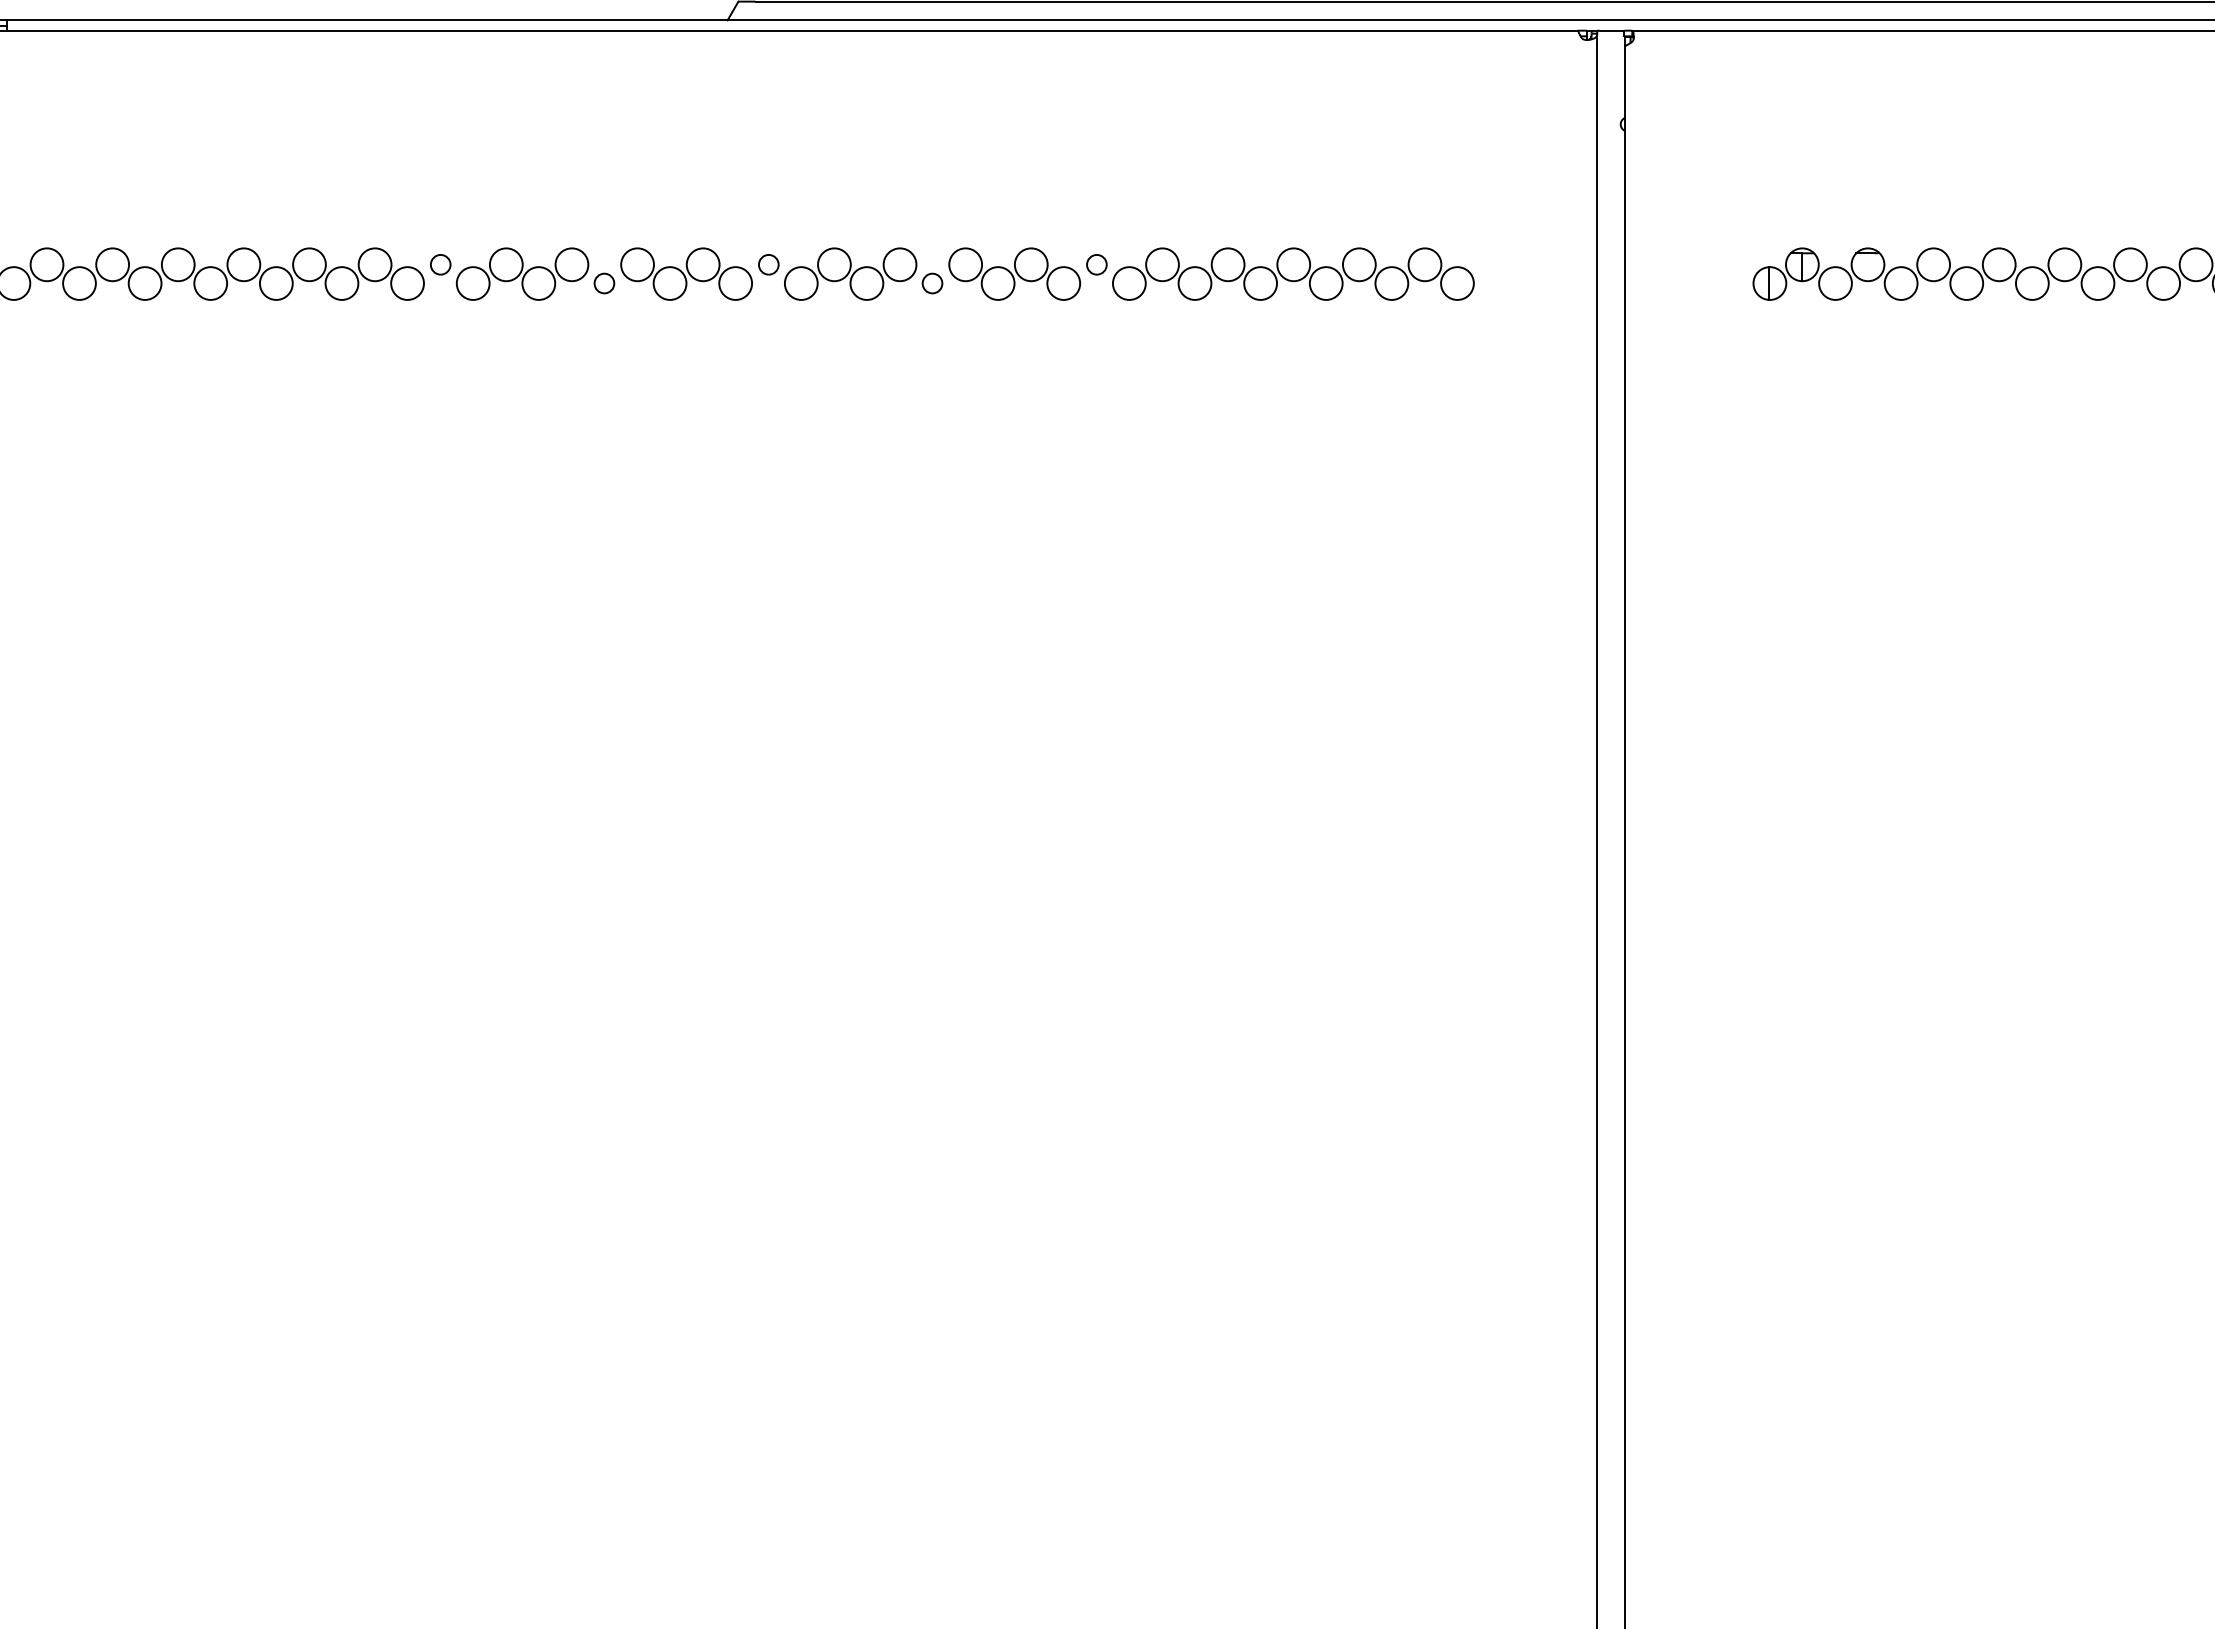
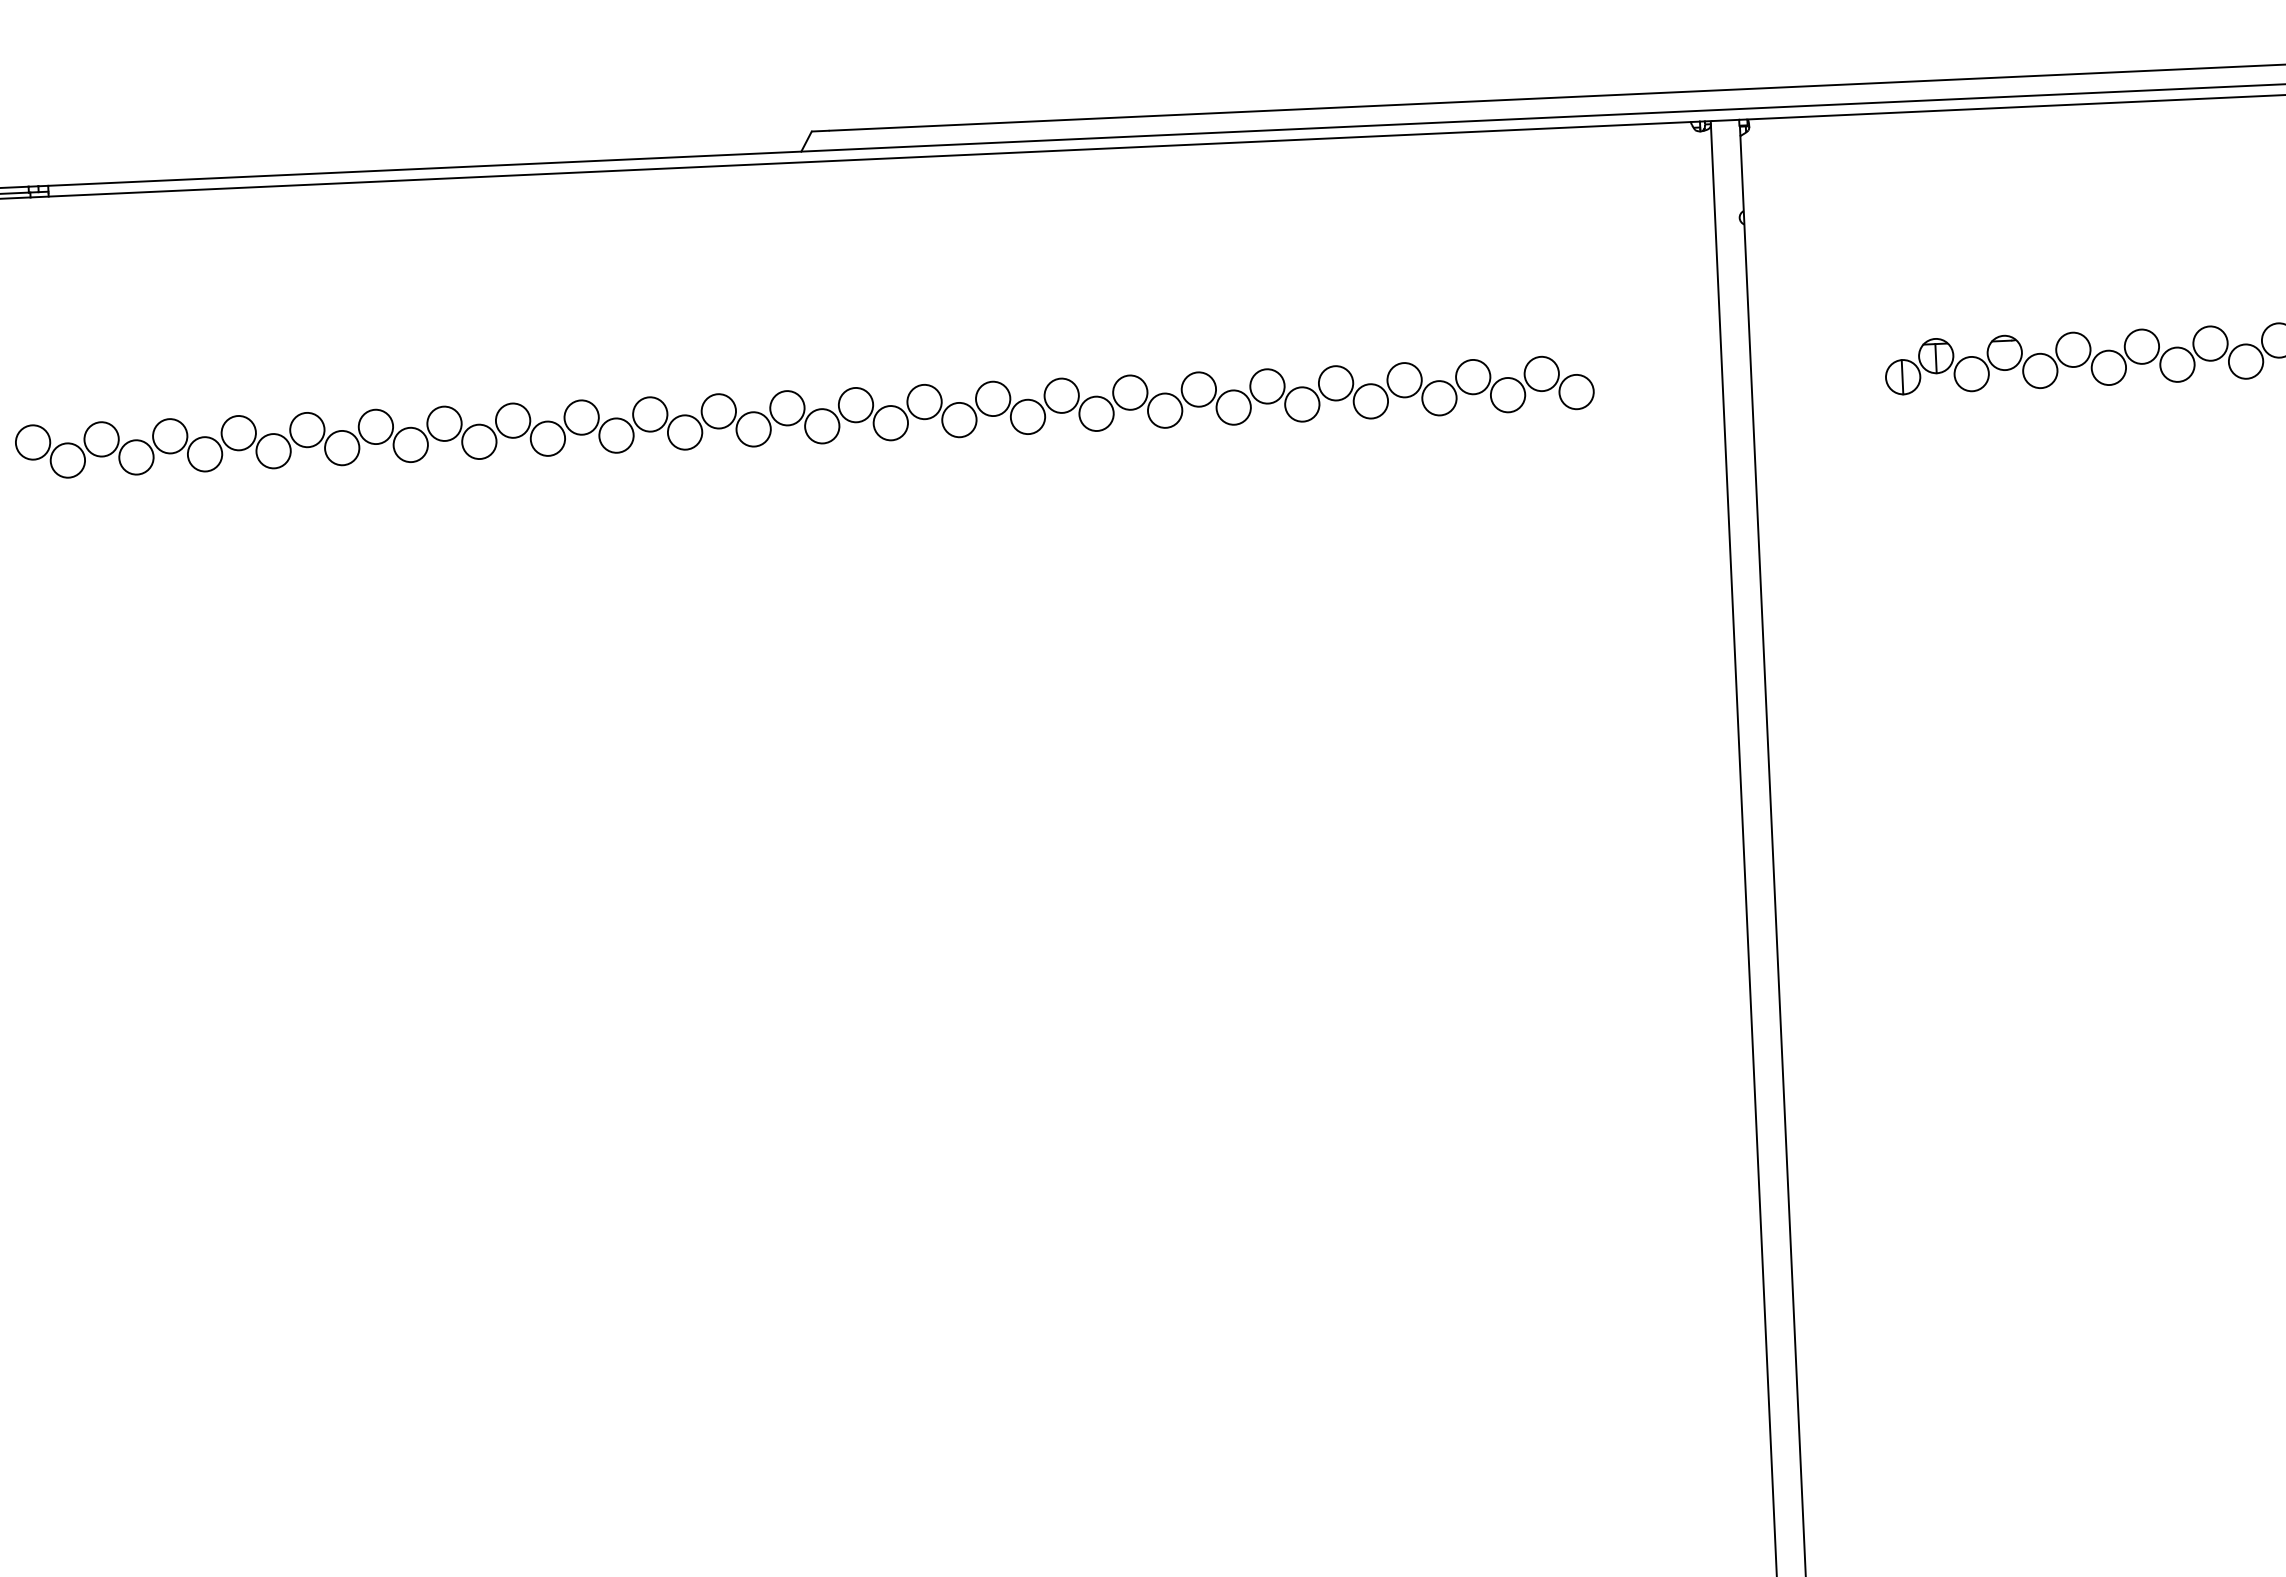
circle: (440, 264) -> (512, 420), size x1.67
circle: (768, 264) -> (855, 404), size x1.67
circle: (1096, 264) -> (1198, 389), size x1.67
circle: (604, 283) -> (685, 432), size x1.67
circle: (932, 283) -> (1027, 416), size x1.67

